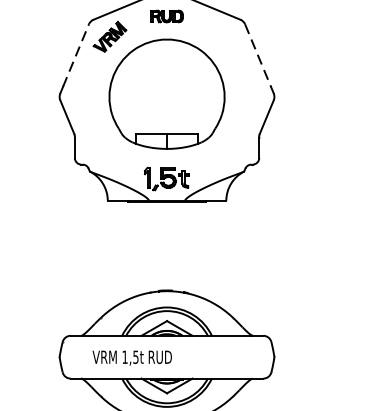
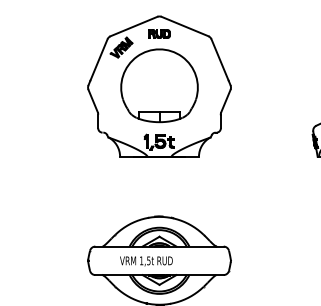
line: (75, 56) -> (98, 60), dashed -> solid
line: (258, 56) -> (220, 60), dashed -> solid
text: (132, 358) -> (146, 261), moved

